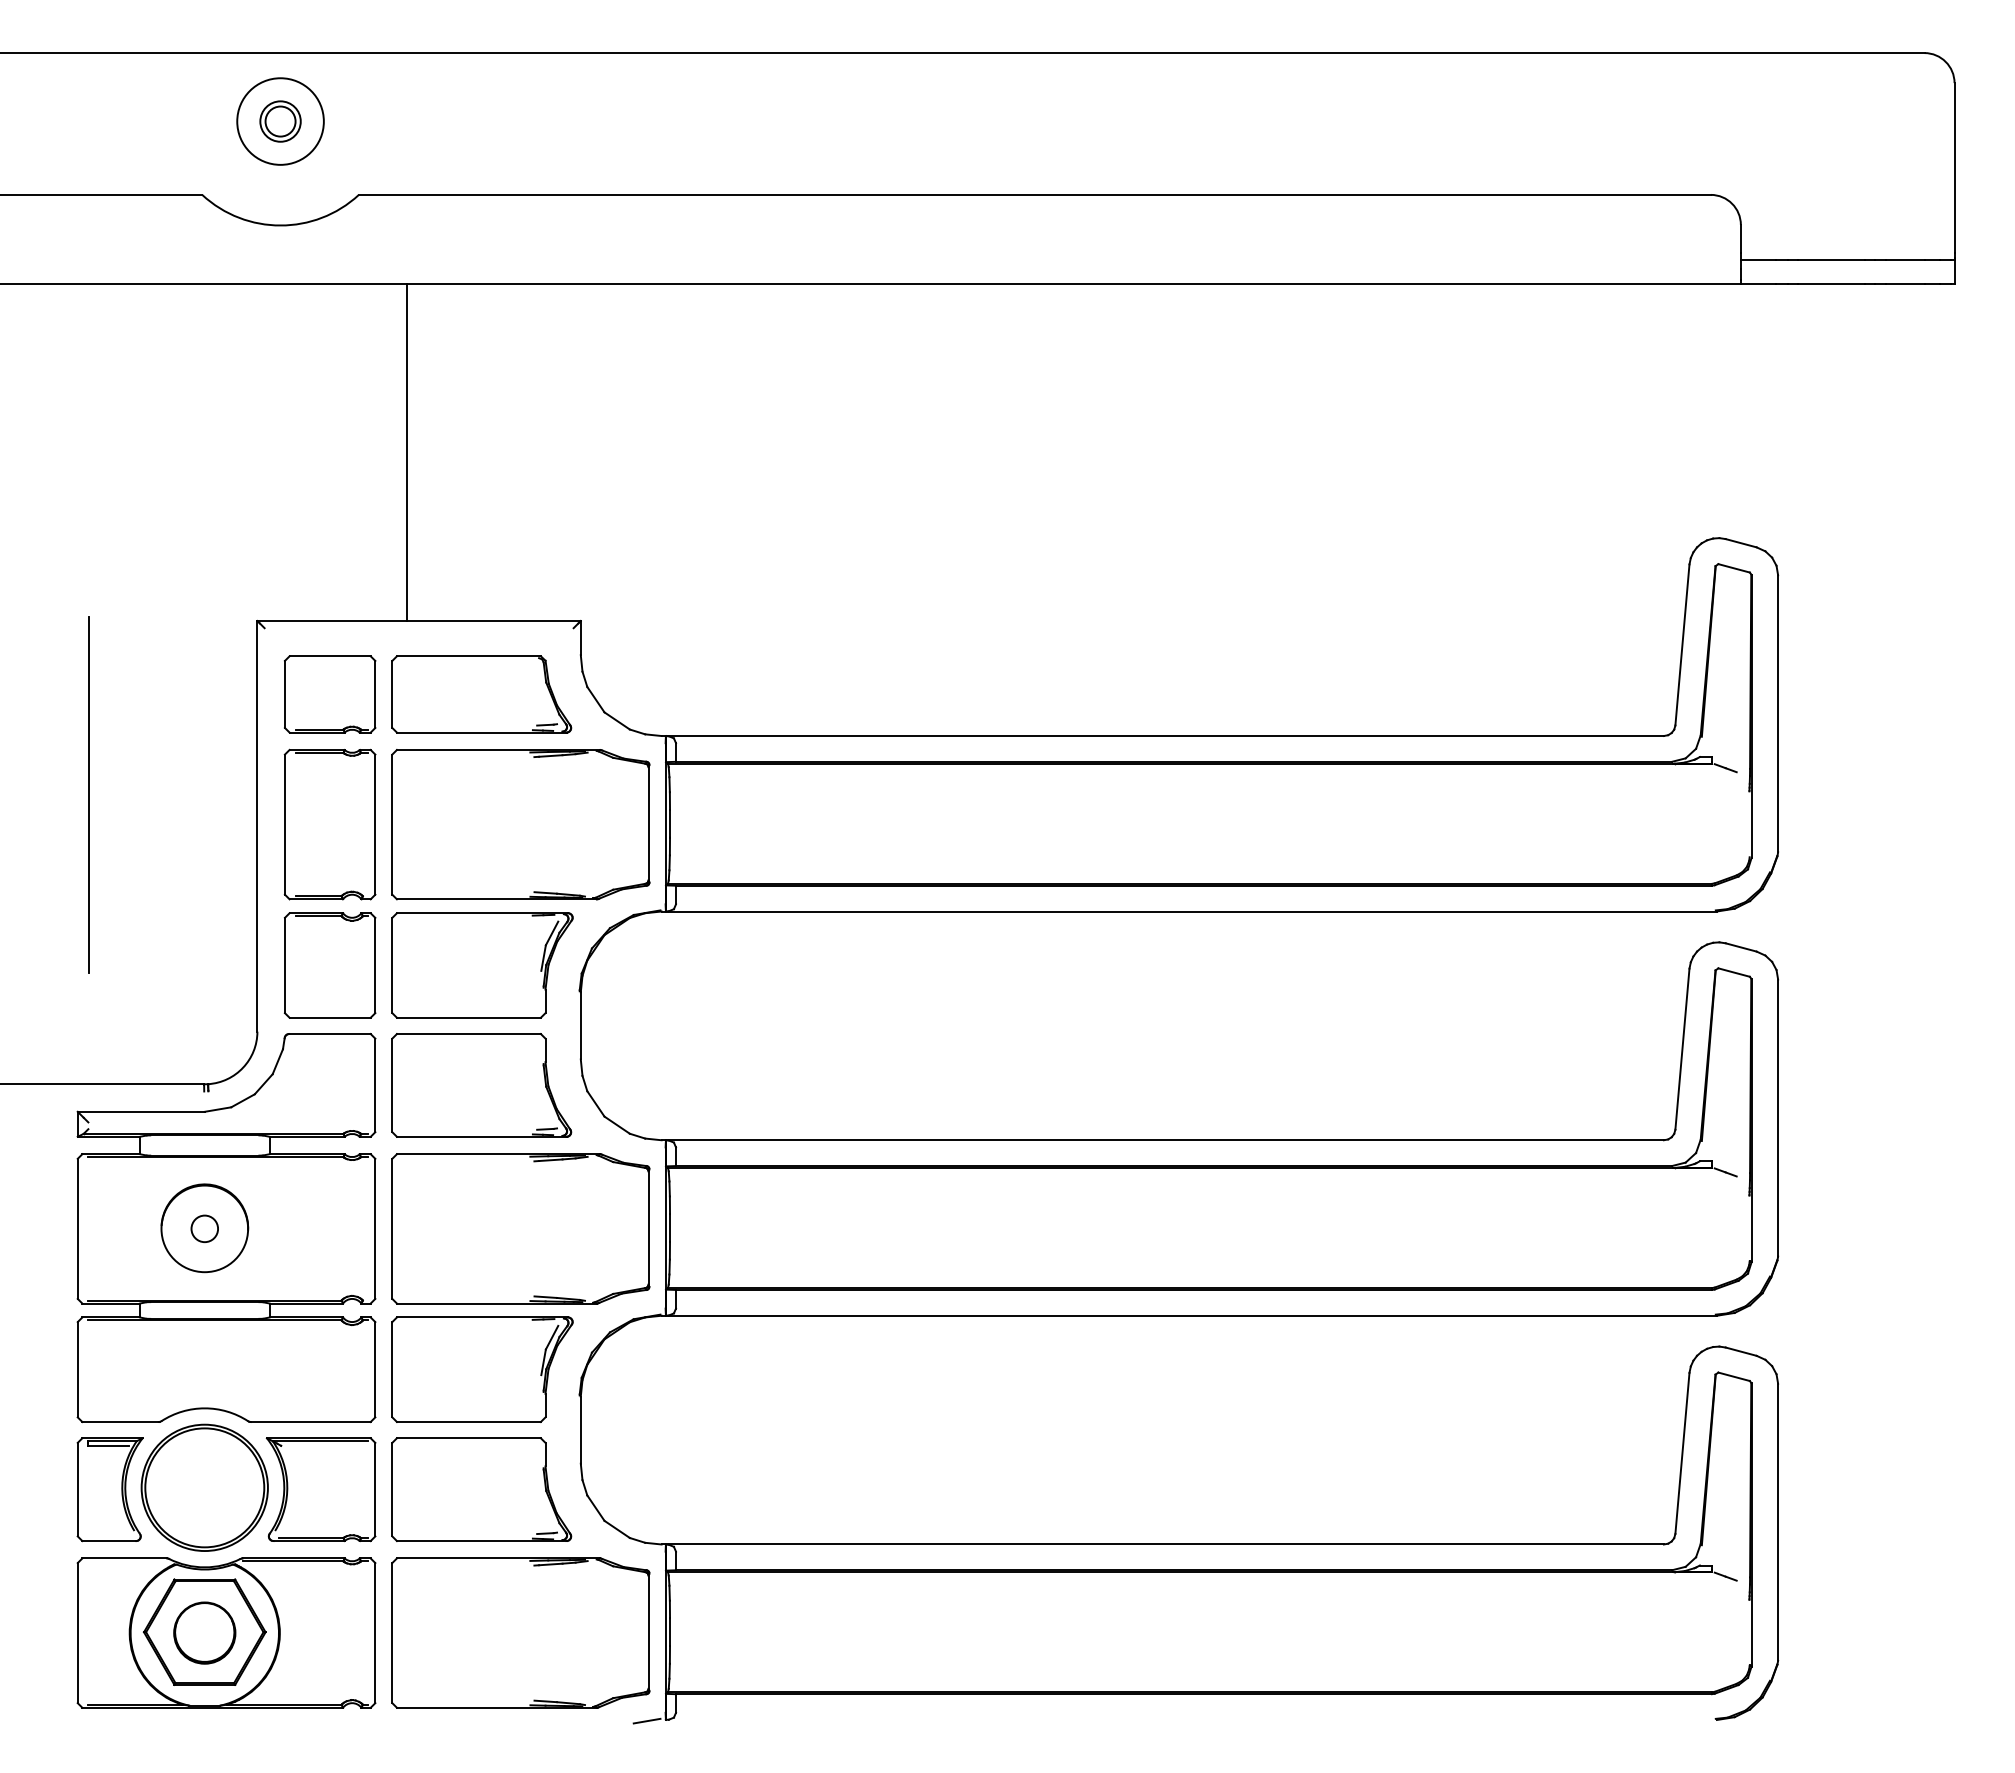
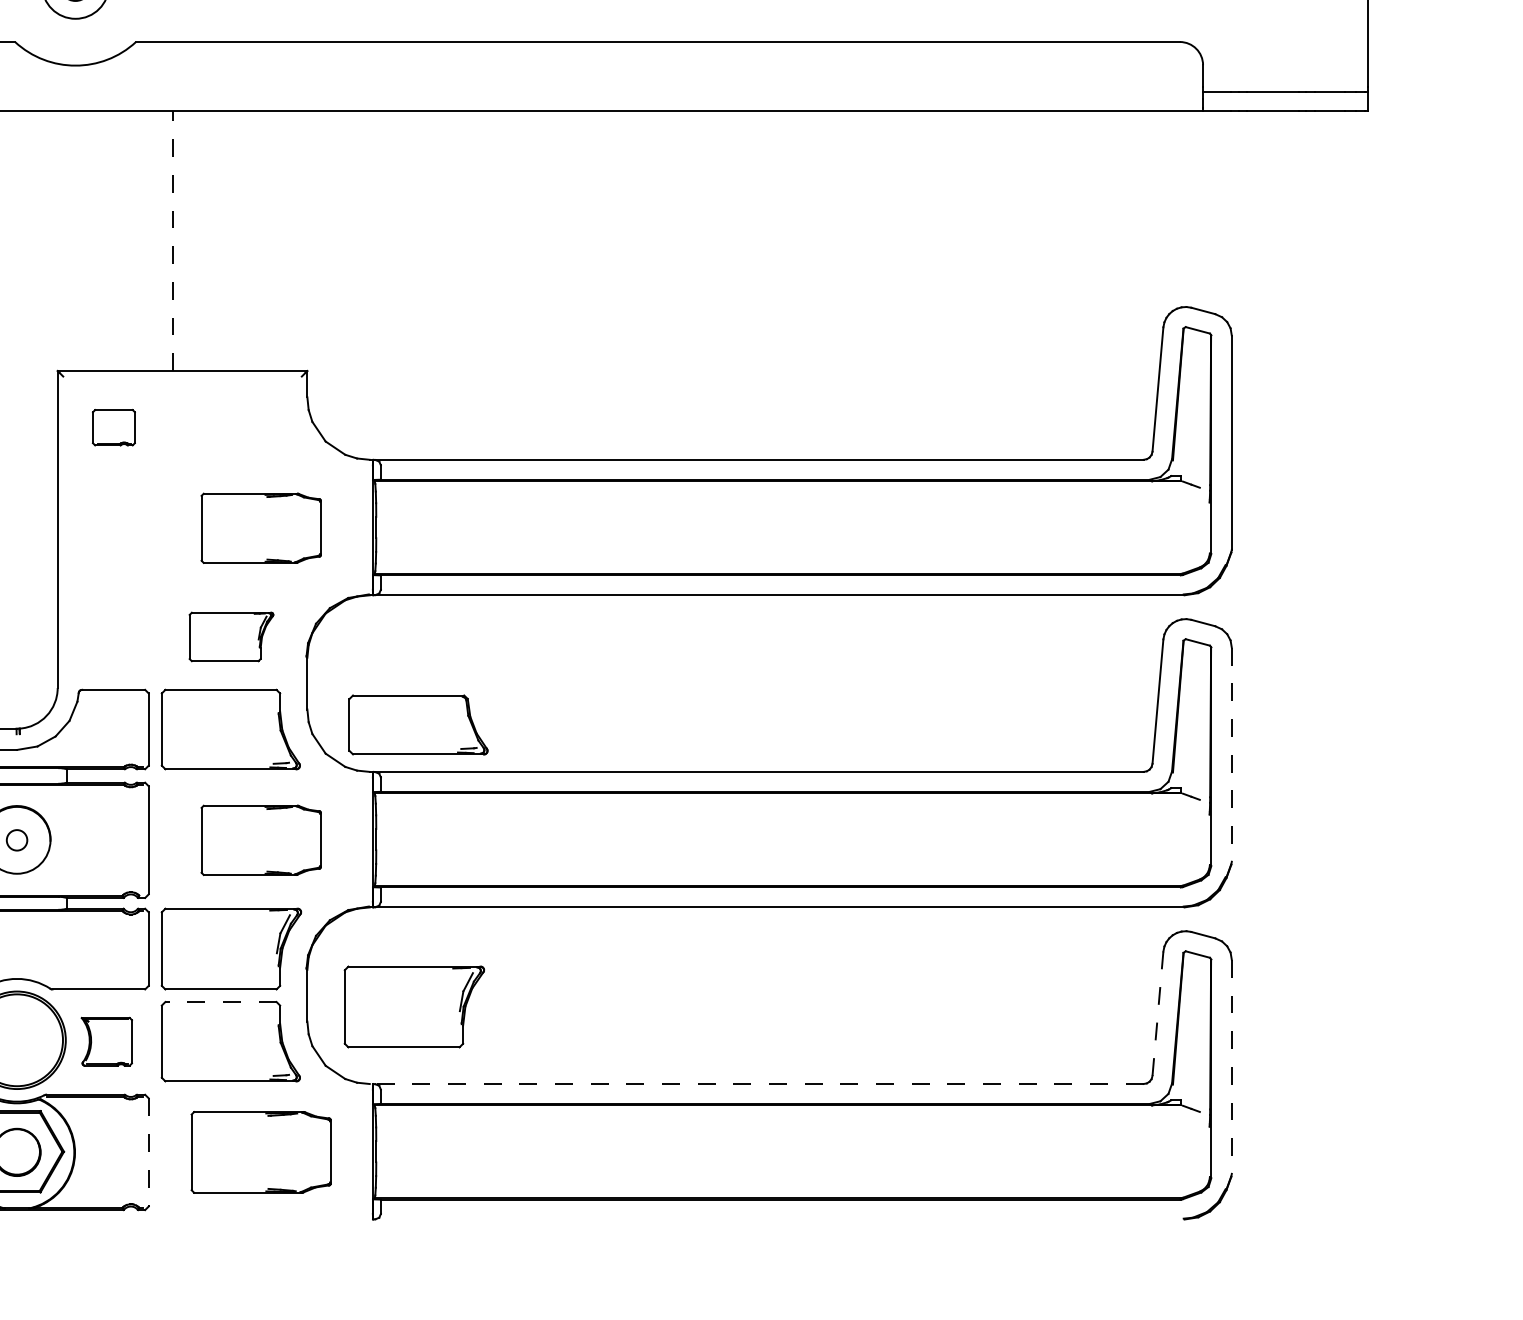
line: (406, 452) -> (172, 240), solid -> dashed
part: (330, 694) -> (114, 427), size x0.6
part: (481, 694) -> (418, 725), moved
part: (329, 824) -> (113, 528), removed
part: (520, 824) -> (260, 528), size x0.6
part: (329, 965) -> (113, 636), removed
part: (482, 965) -> (231, 636), size x0.6
line: (1778, 1118) -> (1232, 755), solid -> dashed
part: (520, 1228) -> (260, 840), size x0.6
line: (468, 1438) -> (220, 1002), solid -> dashed
part: (719, 1444) -> (414, 1006), added
line: (1682, 1453) -> (1158, 1013), solid -> dashed
part: (320, 1489) -> (106, 1041), size x0.6
line: (1778, 1522) -> (1232, 1067), solid -> dashed
line: (1162, 1544) -> (756, 1084), solid -> dashed
part: (520, 1632) -> (260, 1151), size x0.7
line: (375, 1633) -> (148, 1152), solid -> dashed
line: (646, 1720) -> (358, 1219), removed

